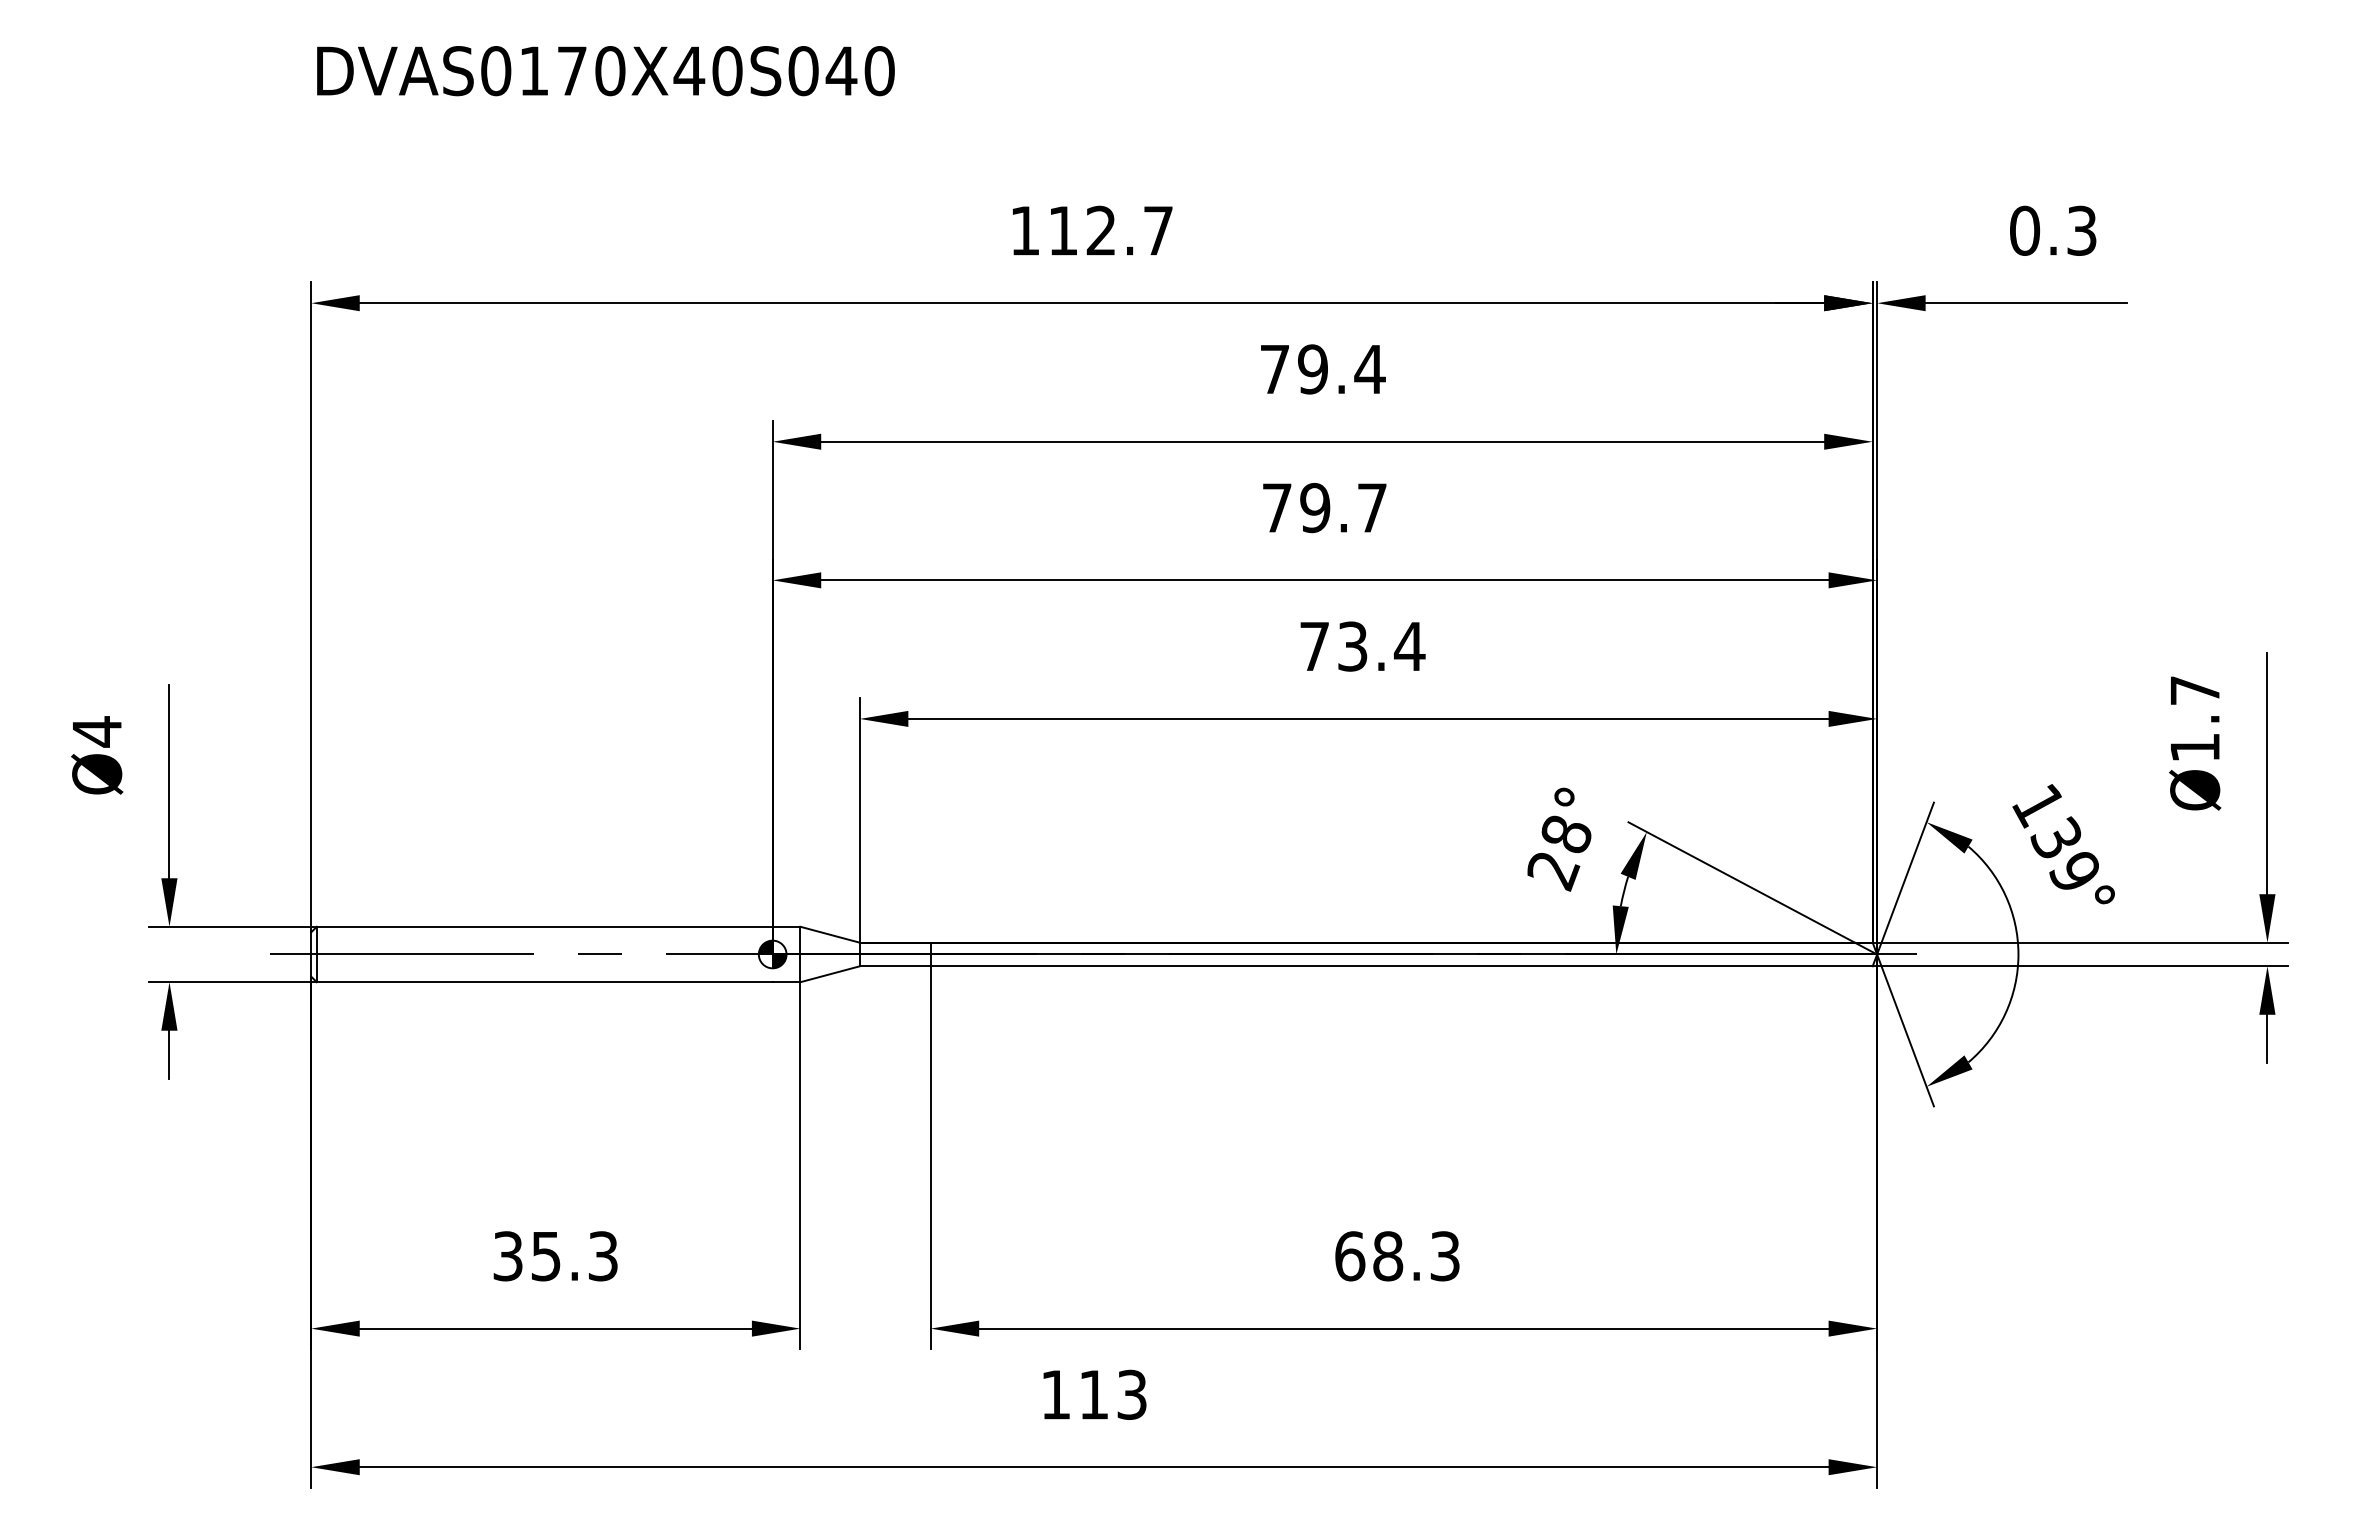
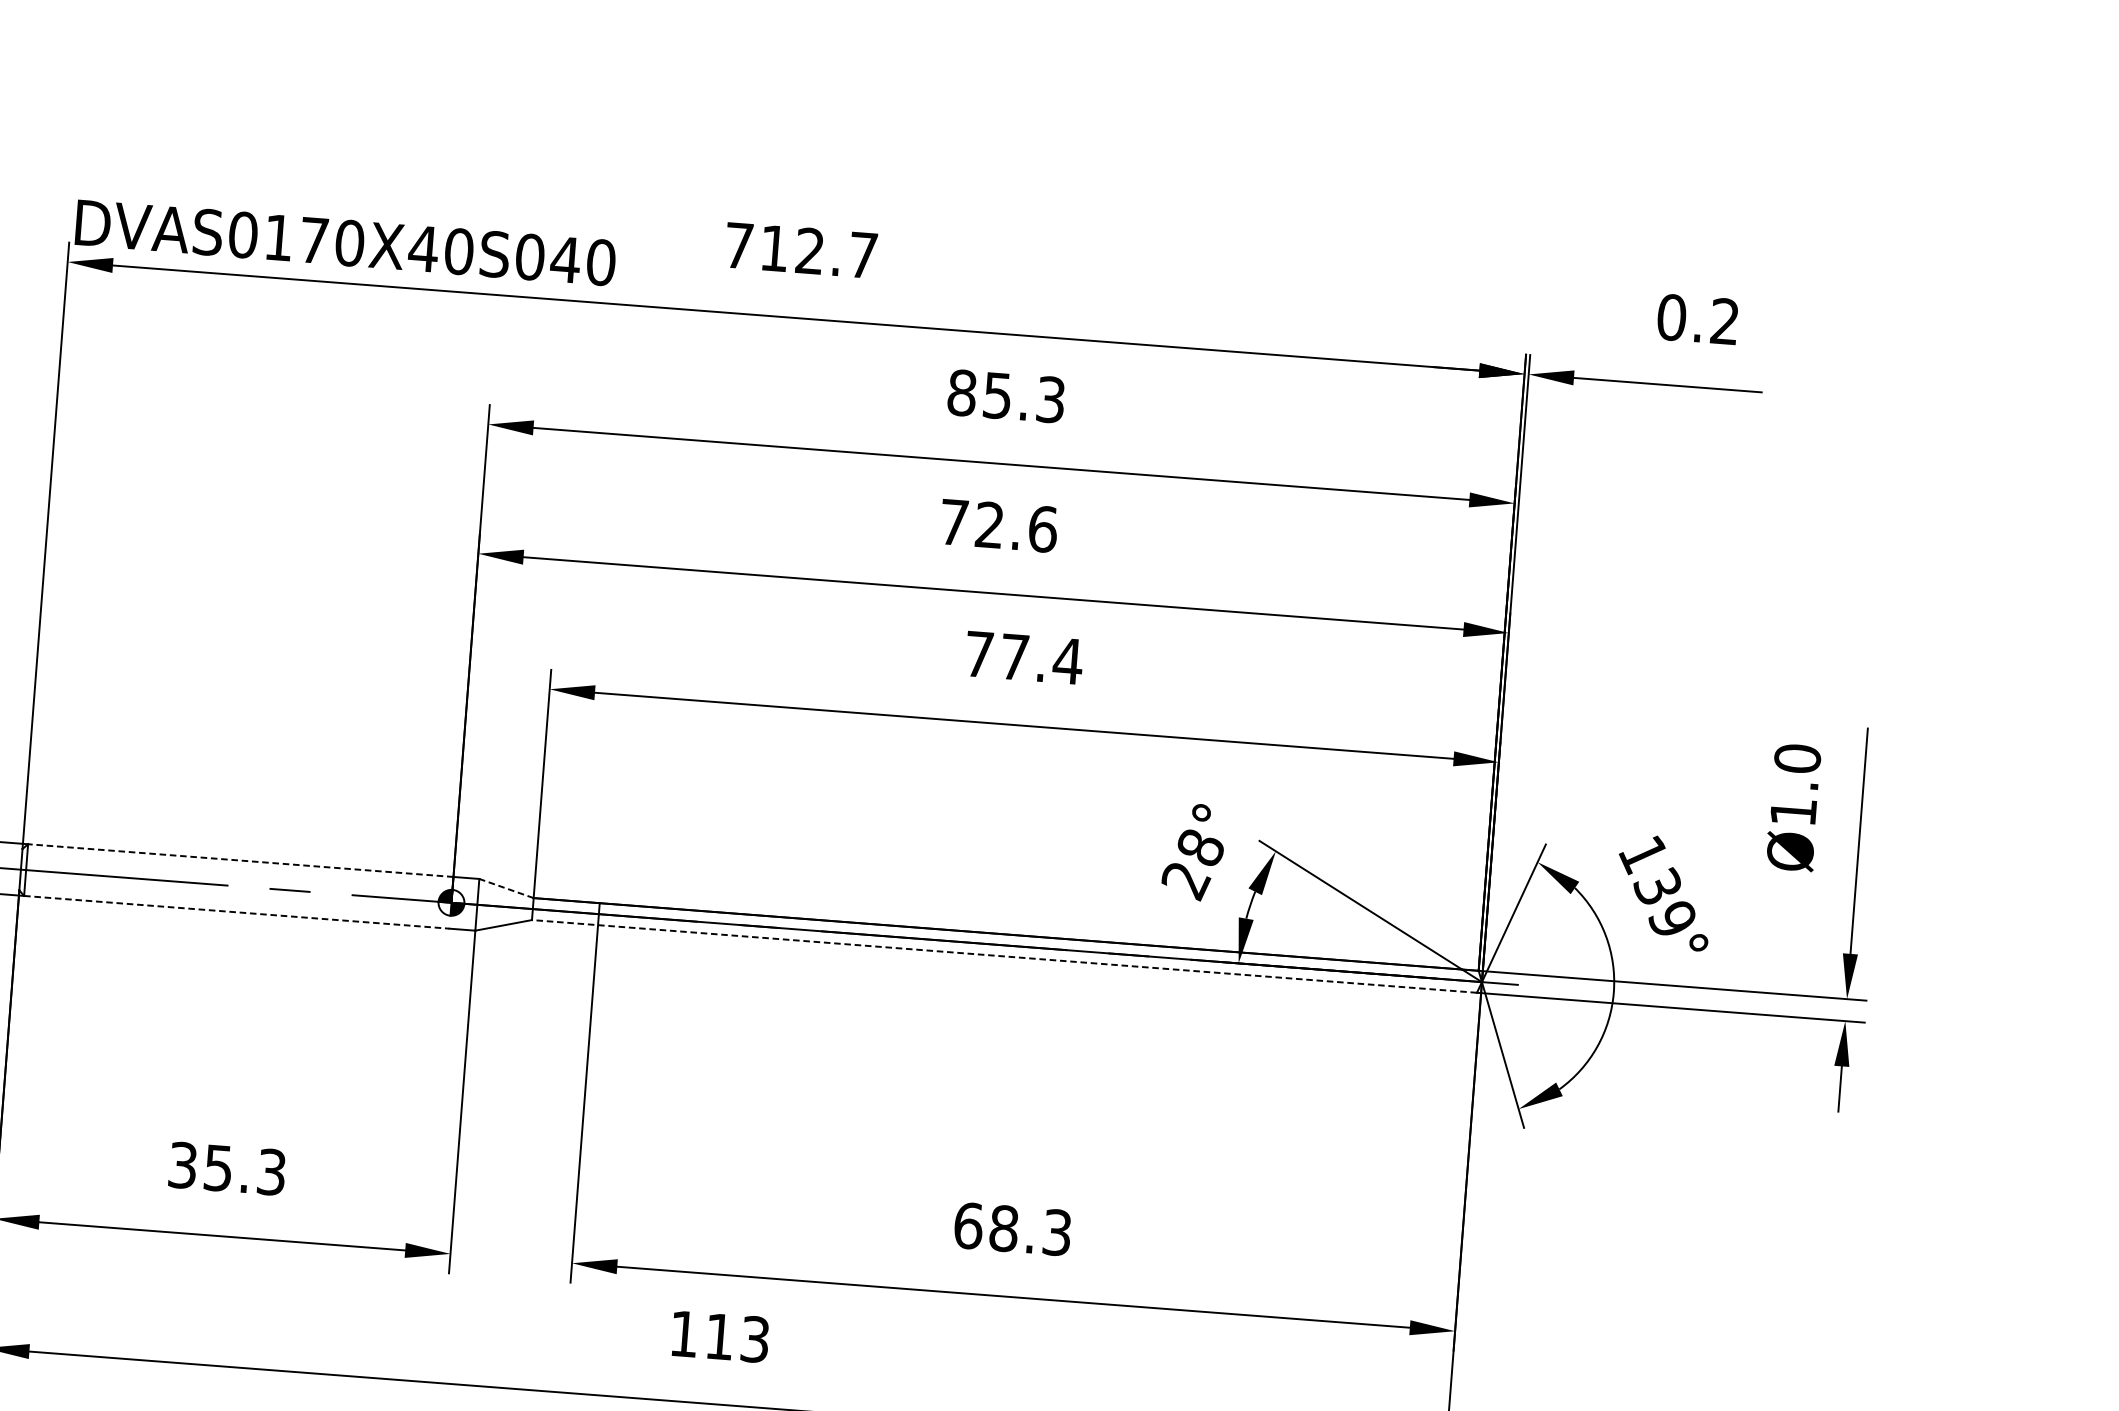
text: (605, 71) -> (345, 243), moved
text: (1025, 230) -> (739, 245), 112.7 -> 712.7
text: (2081, 230) -> (1724, 321), 0.3 -> 0.2
text: (1322, 369) -> (1006, 396), 79.4 -> 85.3
text: (1343, 508) -> (1016, 527), 79.7 -> 72.6
text: (1352, 646) -> (1014, 657), 73.4 -> 77.4
text: (2195, 690) -> (1797, 758), Ø1.7 -> Ø1.0
line: (544, 926) -> (240, 860), solid -> dashed
line: (830, 934) -> (506, 888), solid -> dashed
line: (1365, 966) -> (1003, 956), solid -> dashed
line: (544, 982) -> (236, 912), solid -> dashed

